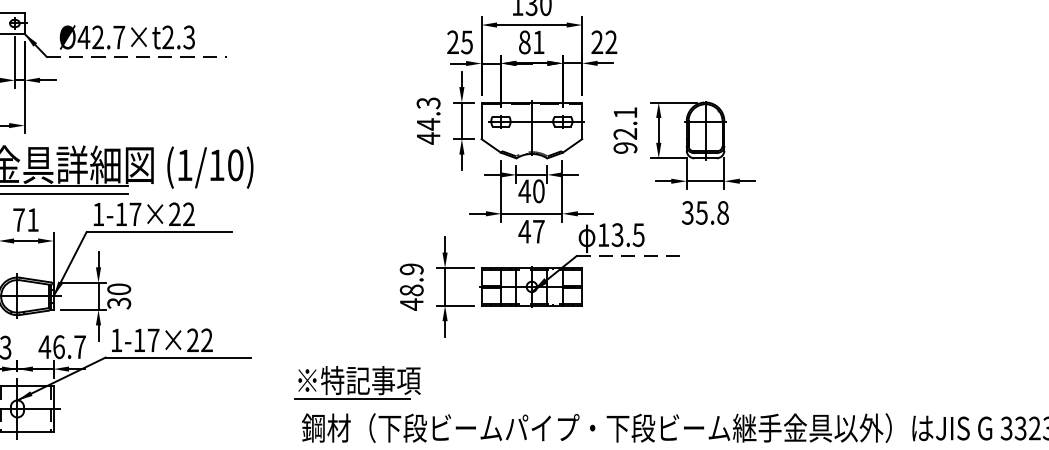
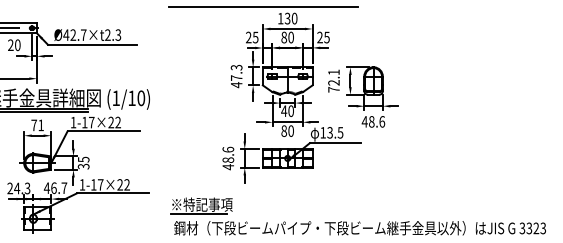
text: (537, 42) -> (290, 37), 81 -> 80
text: (610, 42) -> (326, 37), 22 -> 25
line: (136, 56) -> (92, 44), dashed -> solid
text: (428, 125) -> (236, 78), 44.3 -> 47.3
text: (624, 147) -> (333, 89), 92.1 -> 72.1
text: (705, 212) -> (373, 121), 35.8 -> 48.6
text: (531, 230) -> (287, 130), 47 -> 80
line: (628, 256) -> (335, 143), dashed -> solid
text: (412, 268) -> (228, 149), 48.9 -> 48.6
text: (118, 289) -> (83, 159), 30 -> 35

